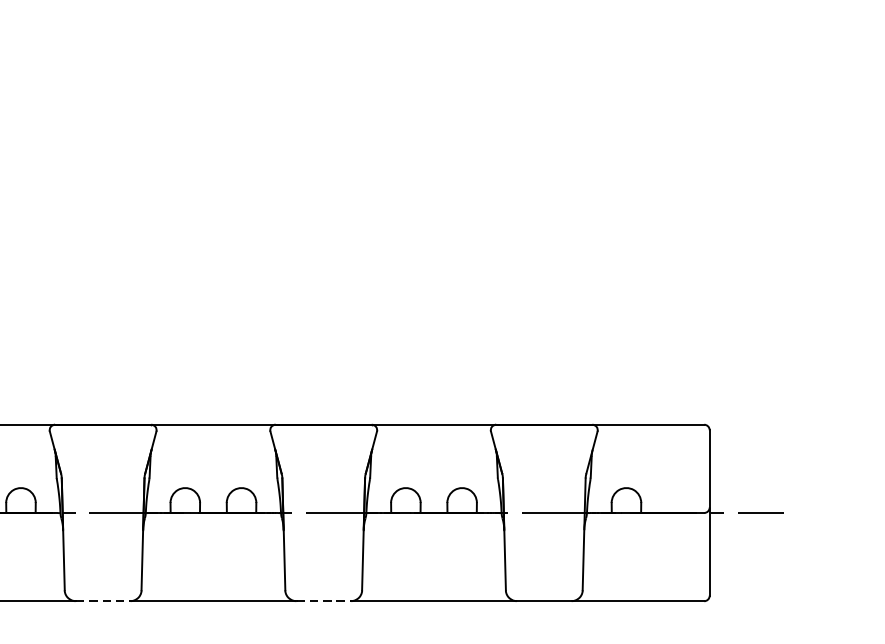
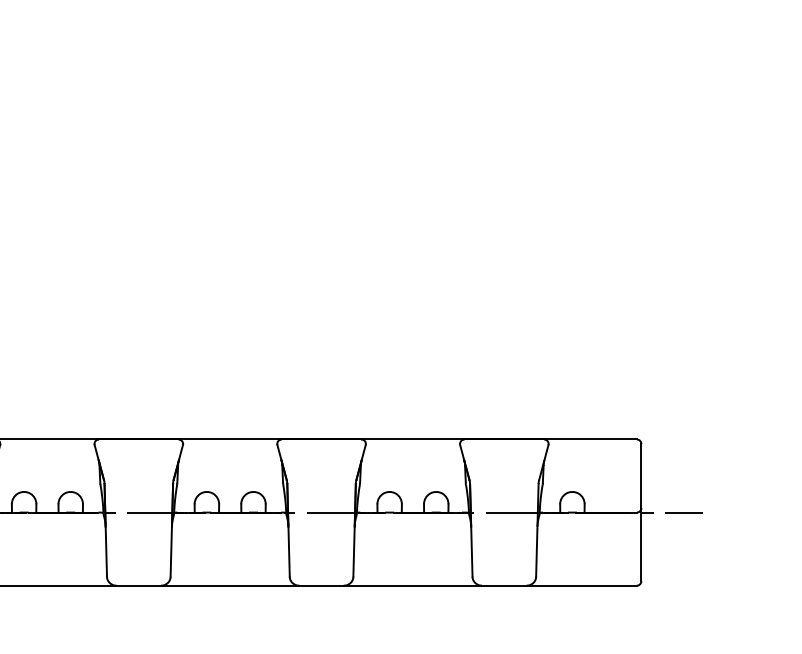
line: (103, 600) -> (139, 585), dashed -> solid
line: (324, 600) -> (322, 585), dashed -> solid

